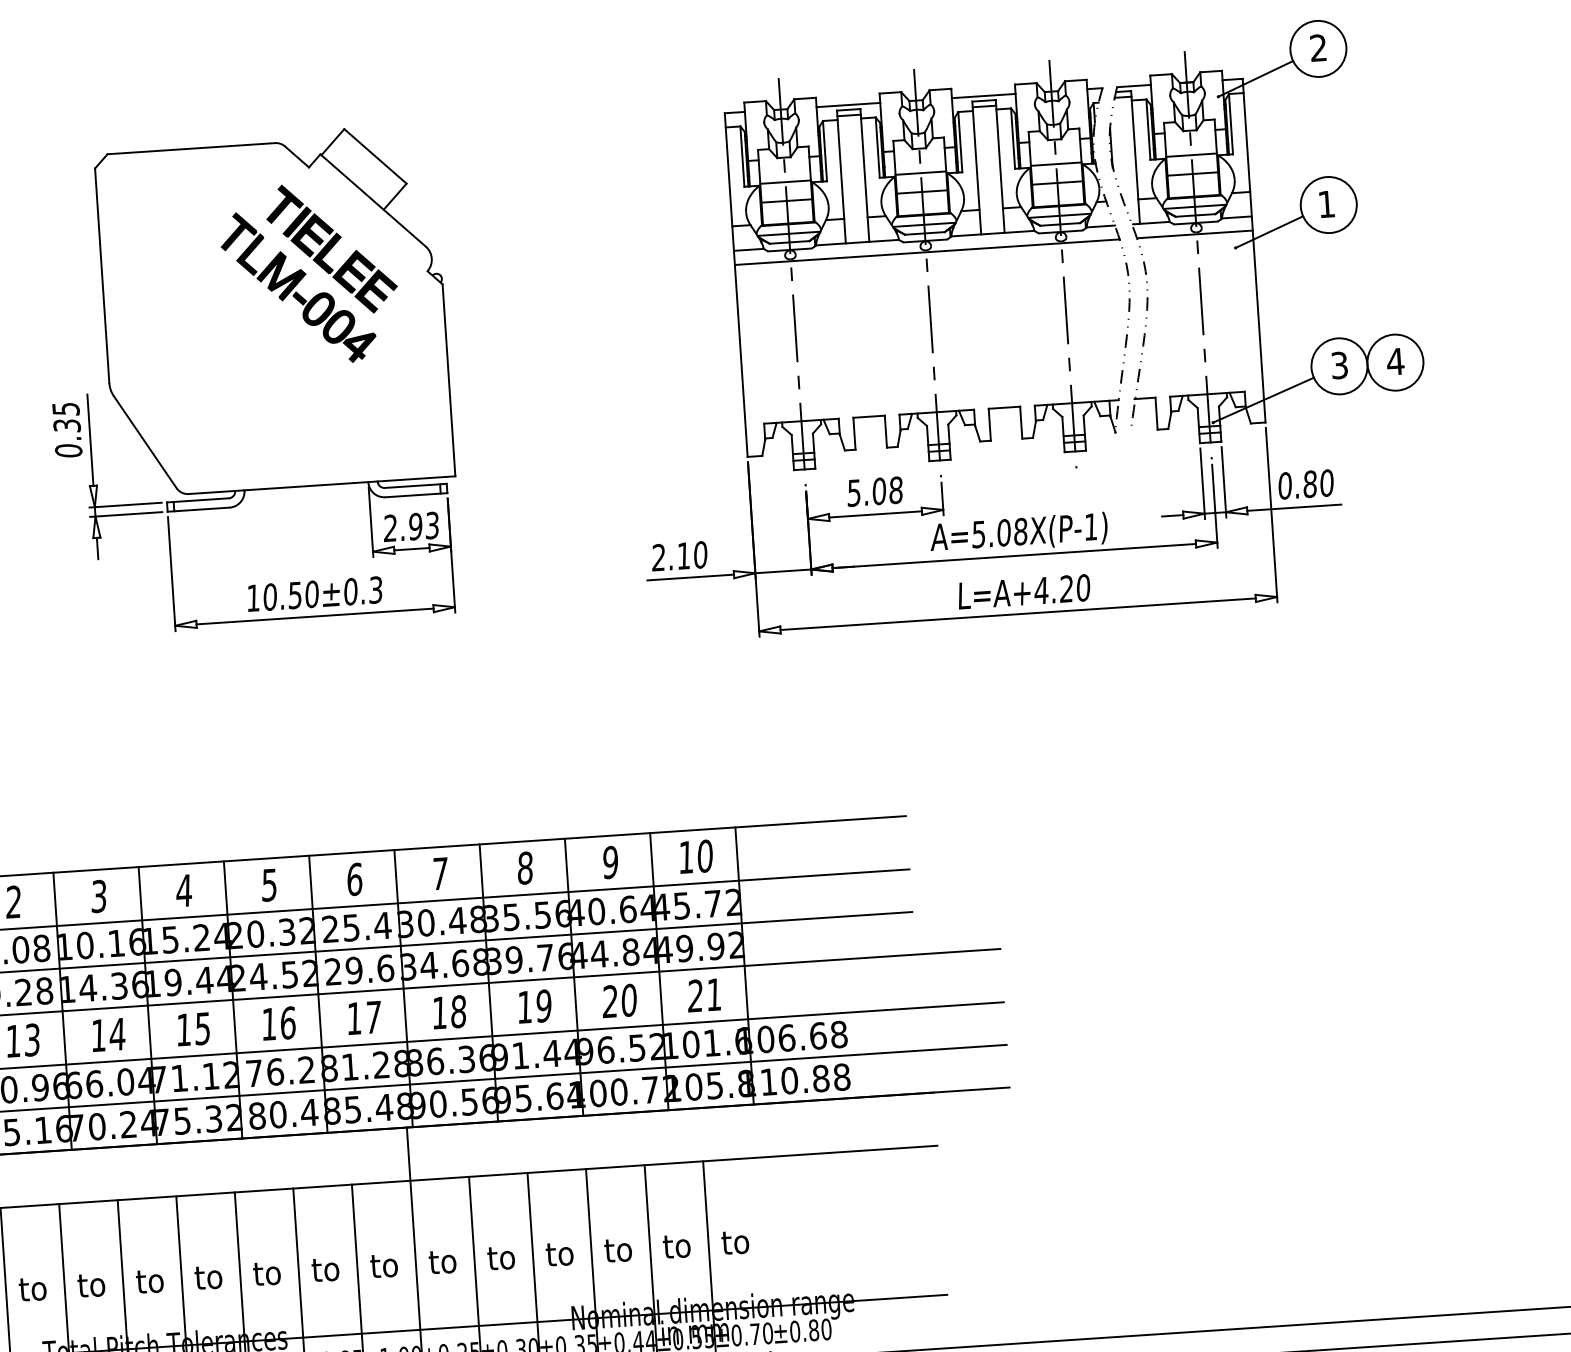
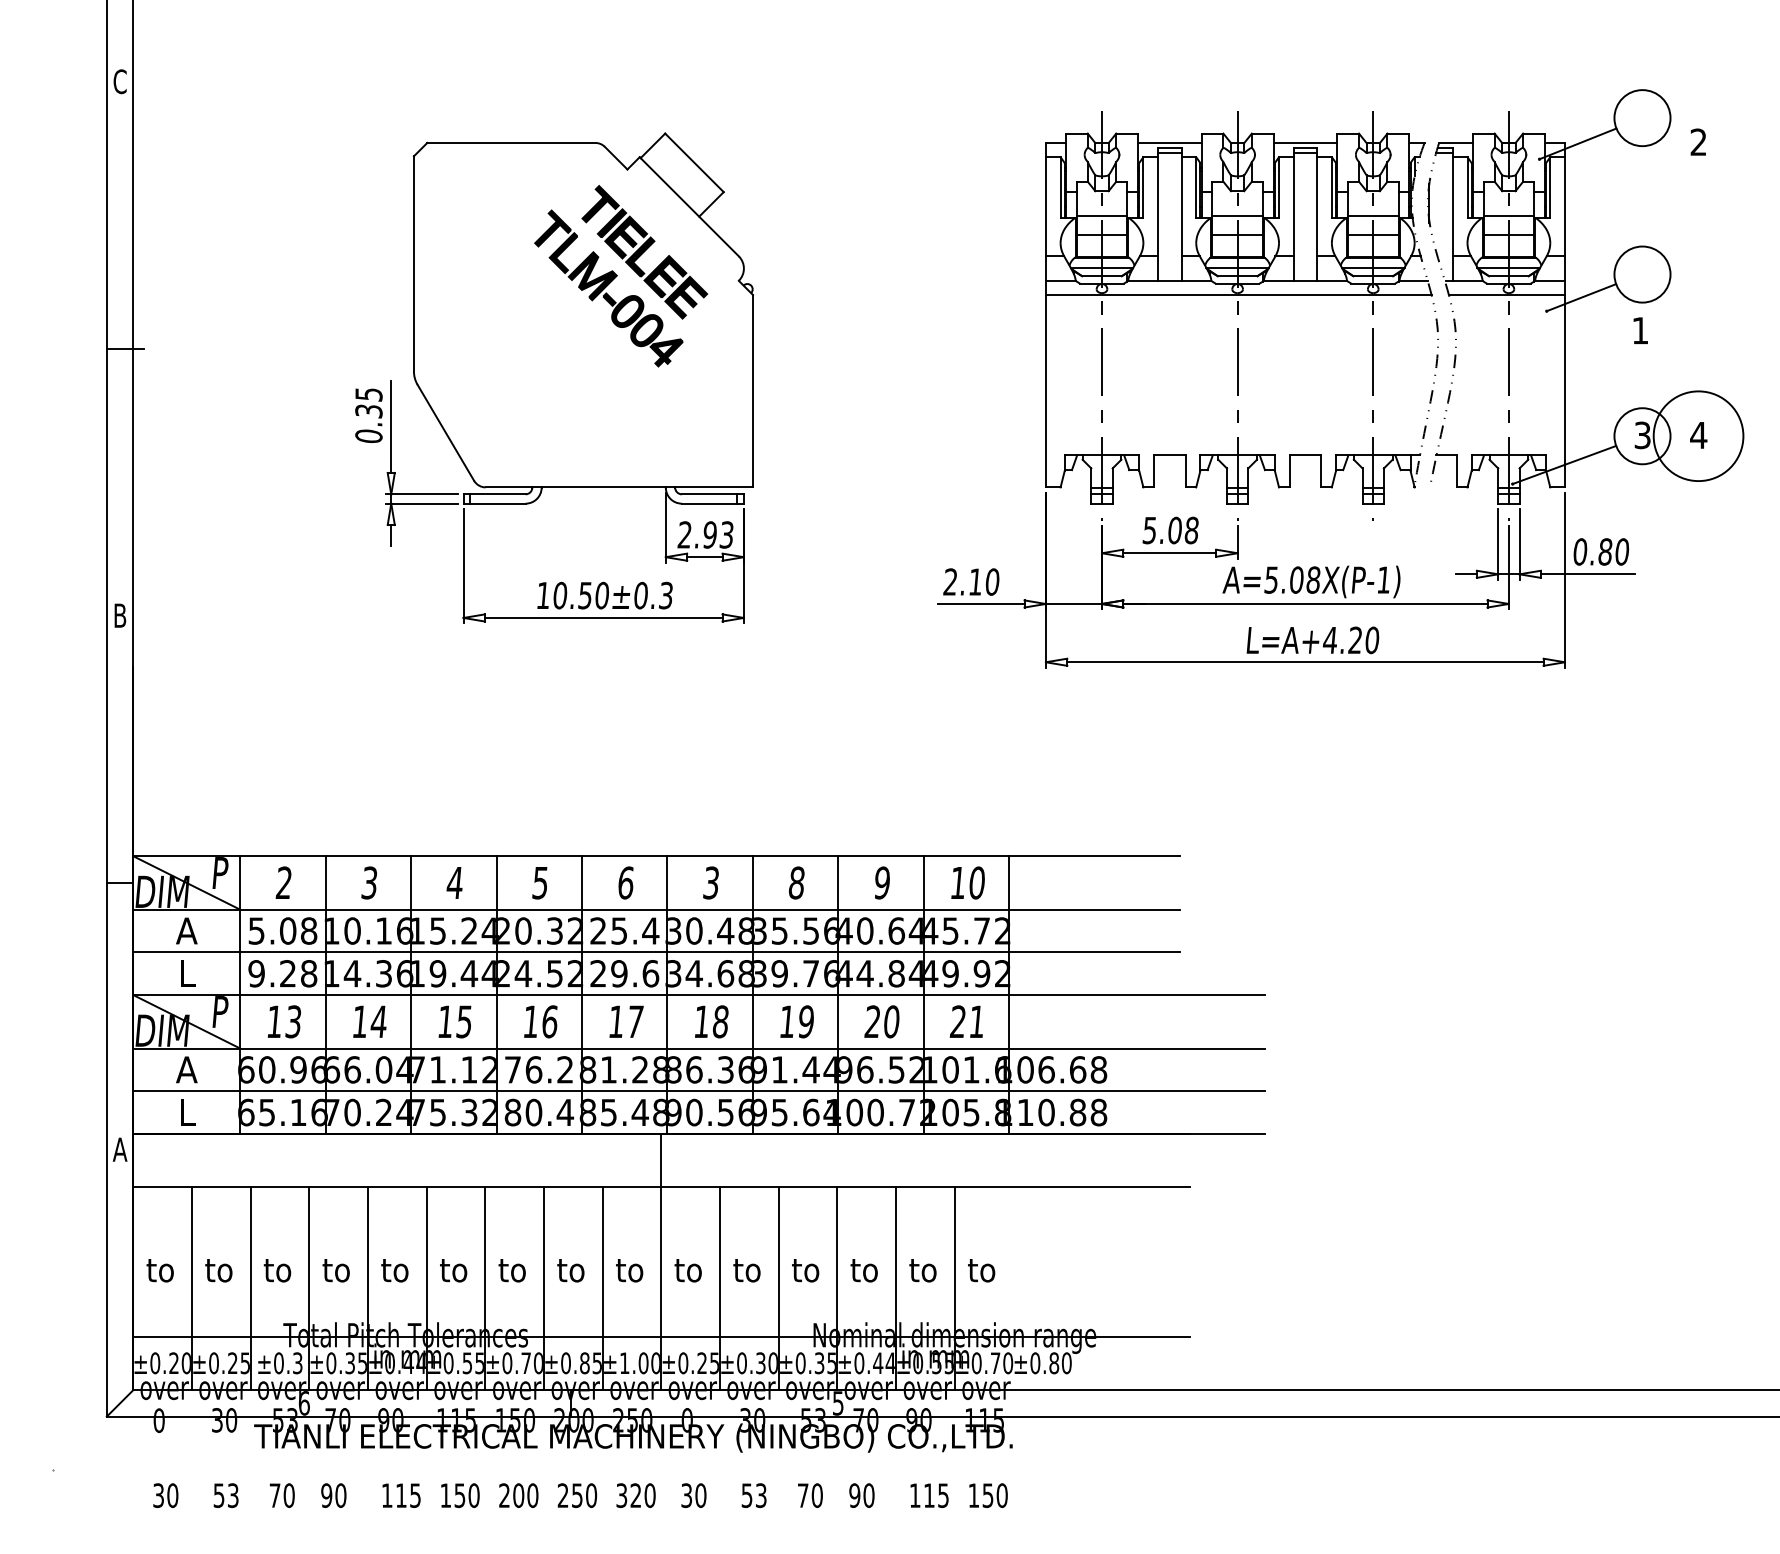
text: (1317, 47) -> (1697, 141), moved
text: (1326, 204) -> (1640, 330), moved
circle: (1395, 362) -> (1698, 436), size x1.6
text: (440, 873) -> (711, 882), 7 -> 3

